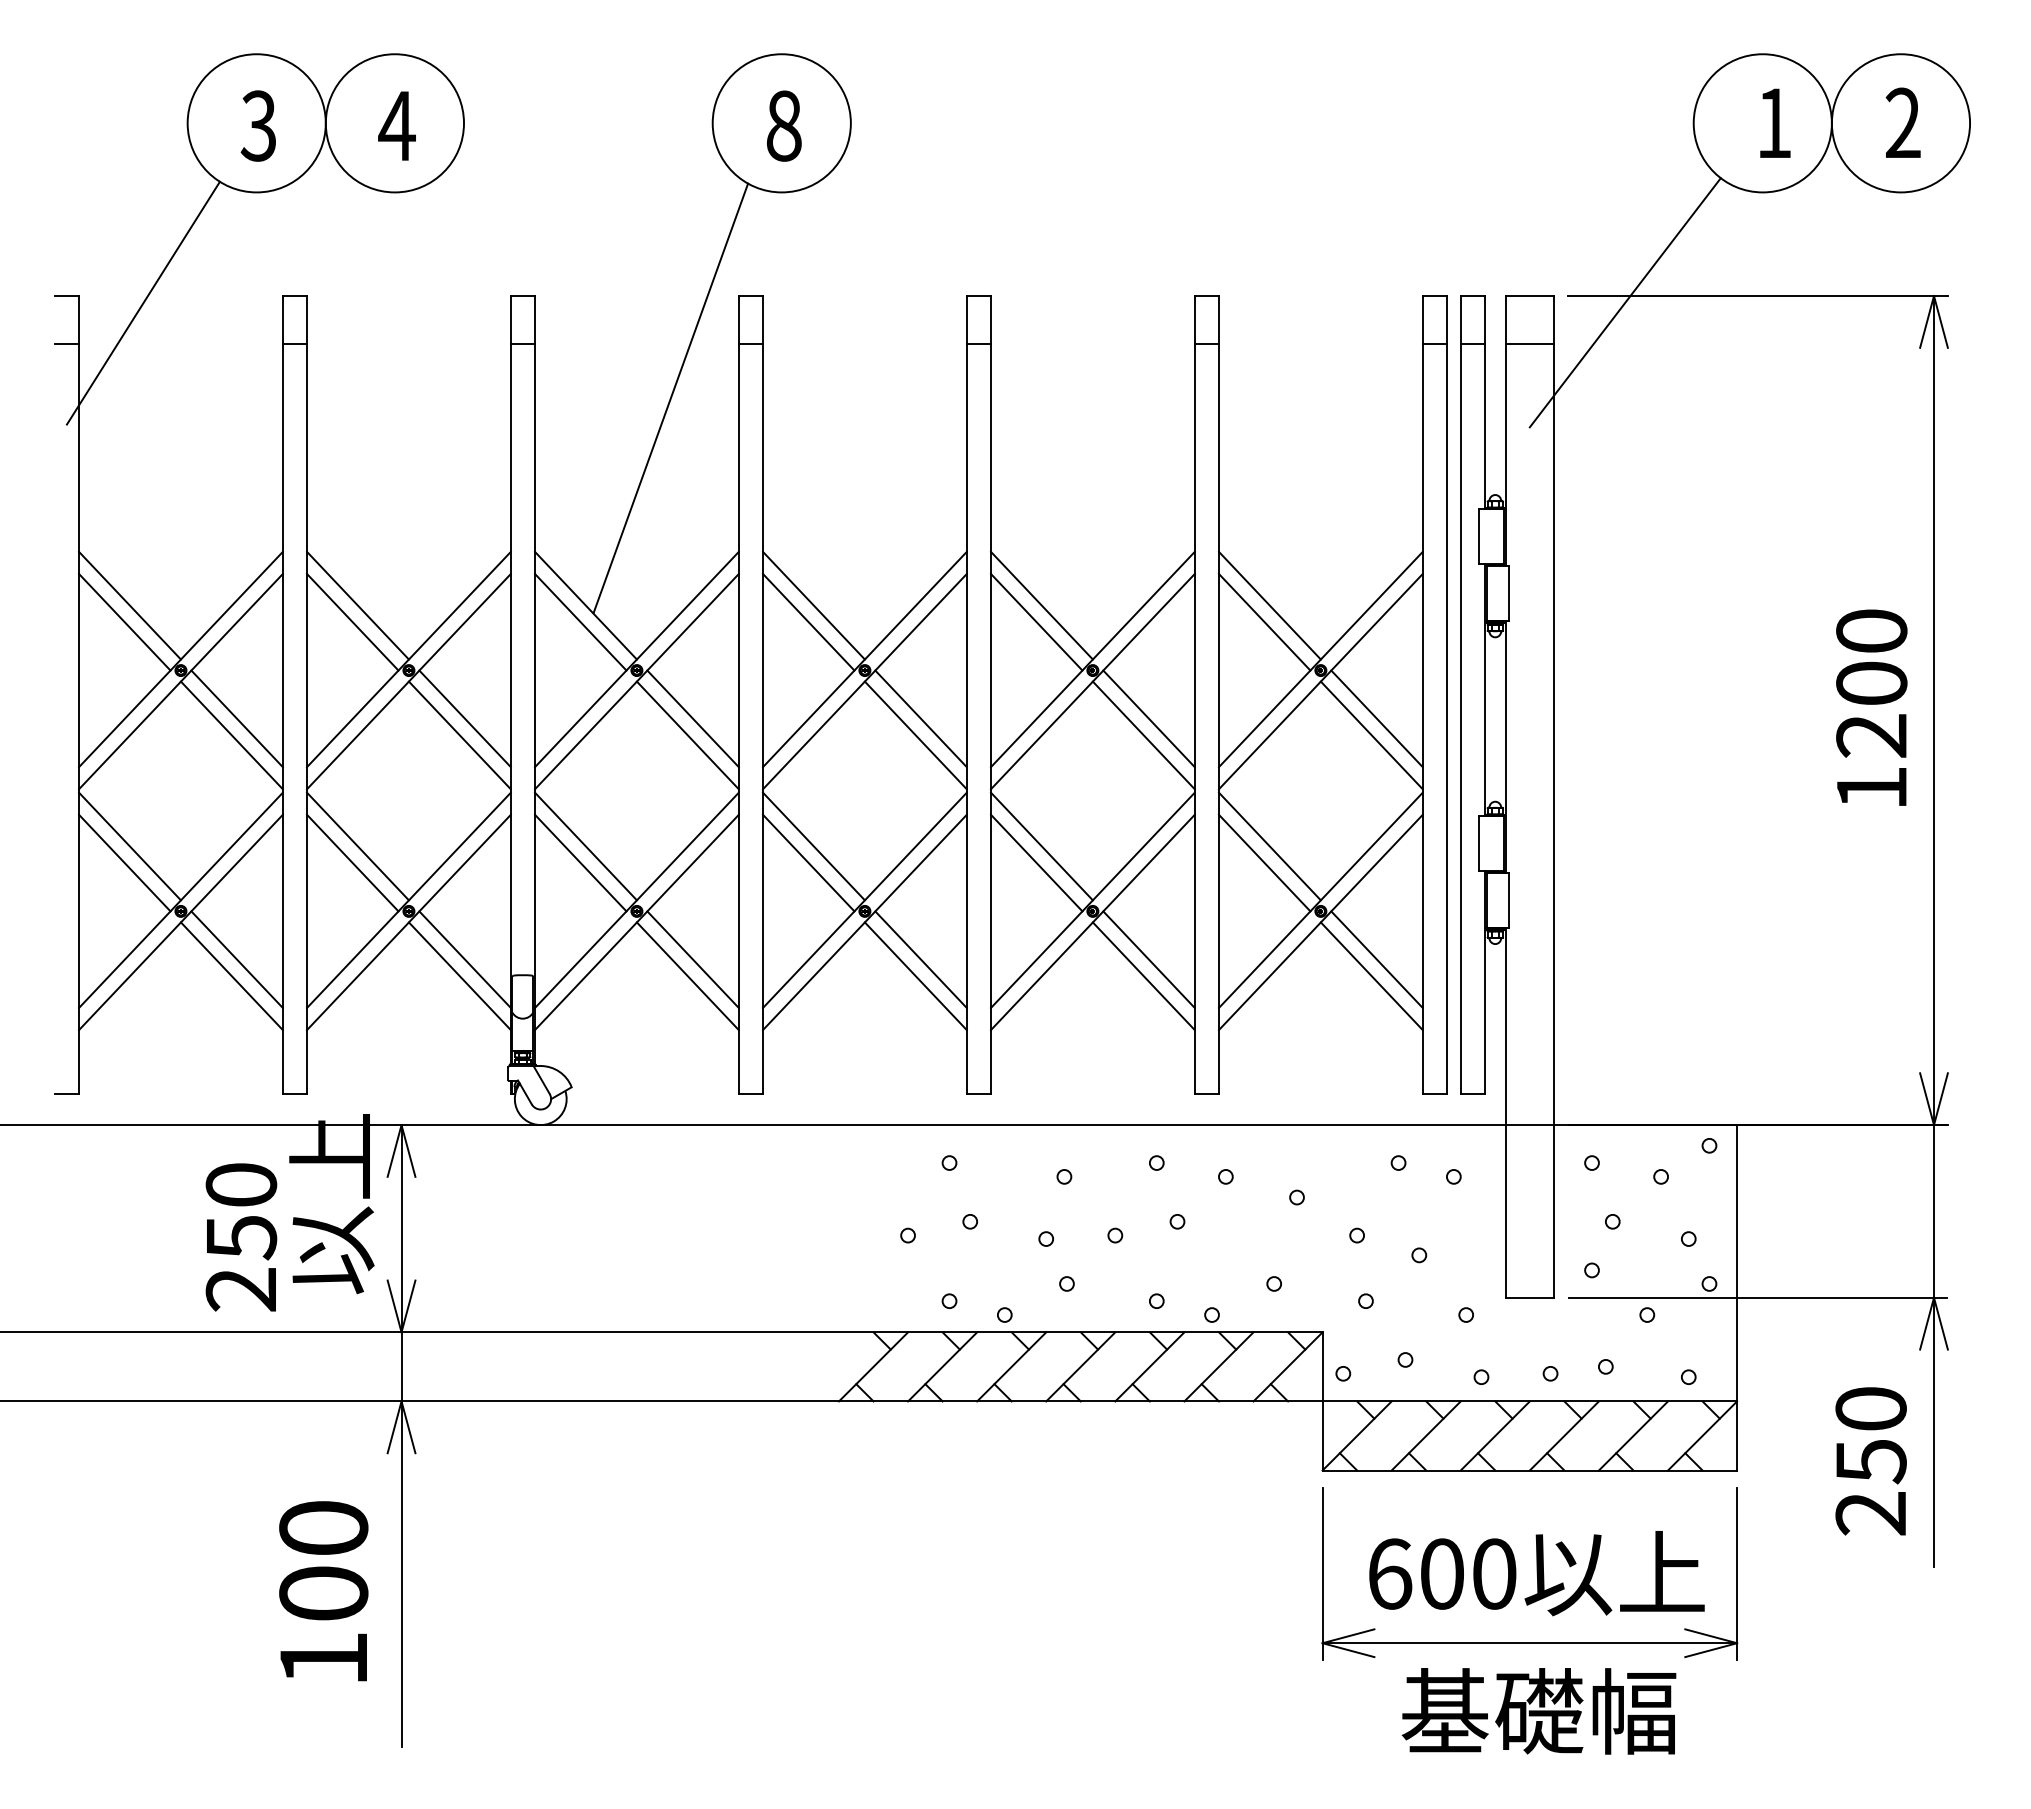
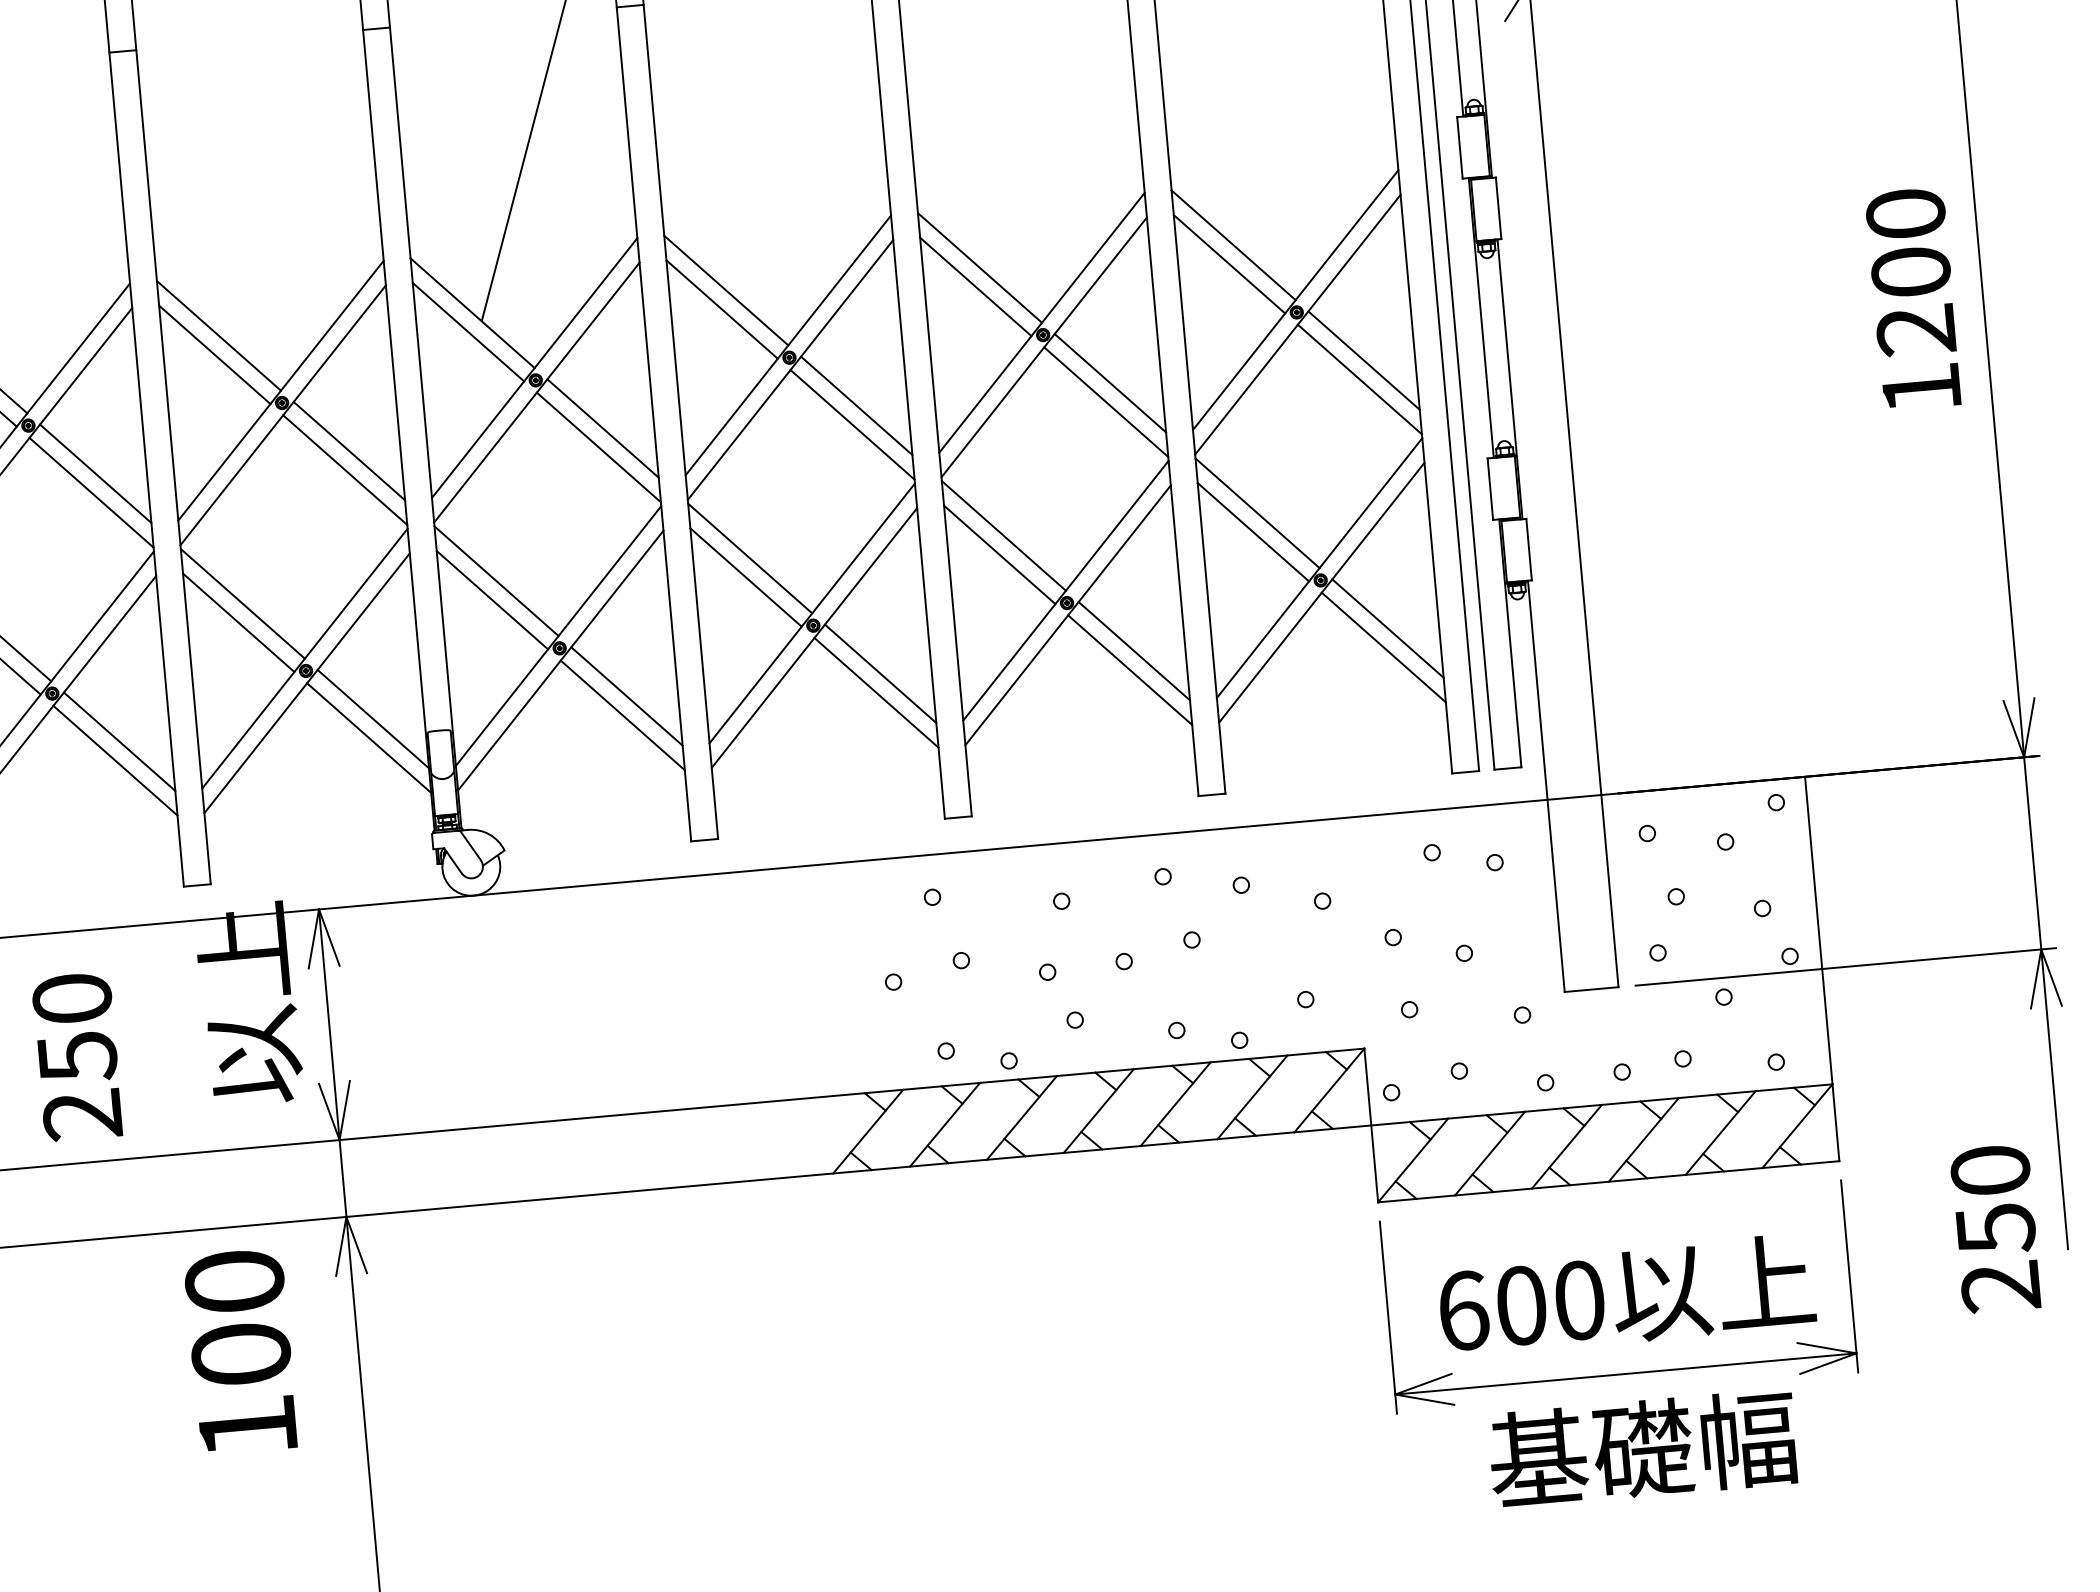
text: (241, 1237) -> (77, 1057), moved
text: (1870, 1461) -> (1995, 1229), moved
text: (323, 1591) -> (240, 1352), moved

